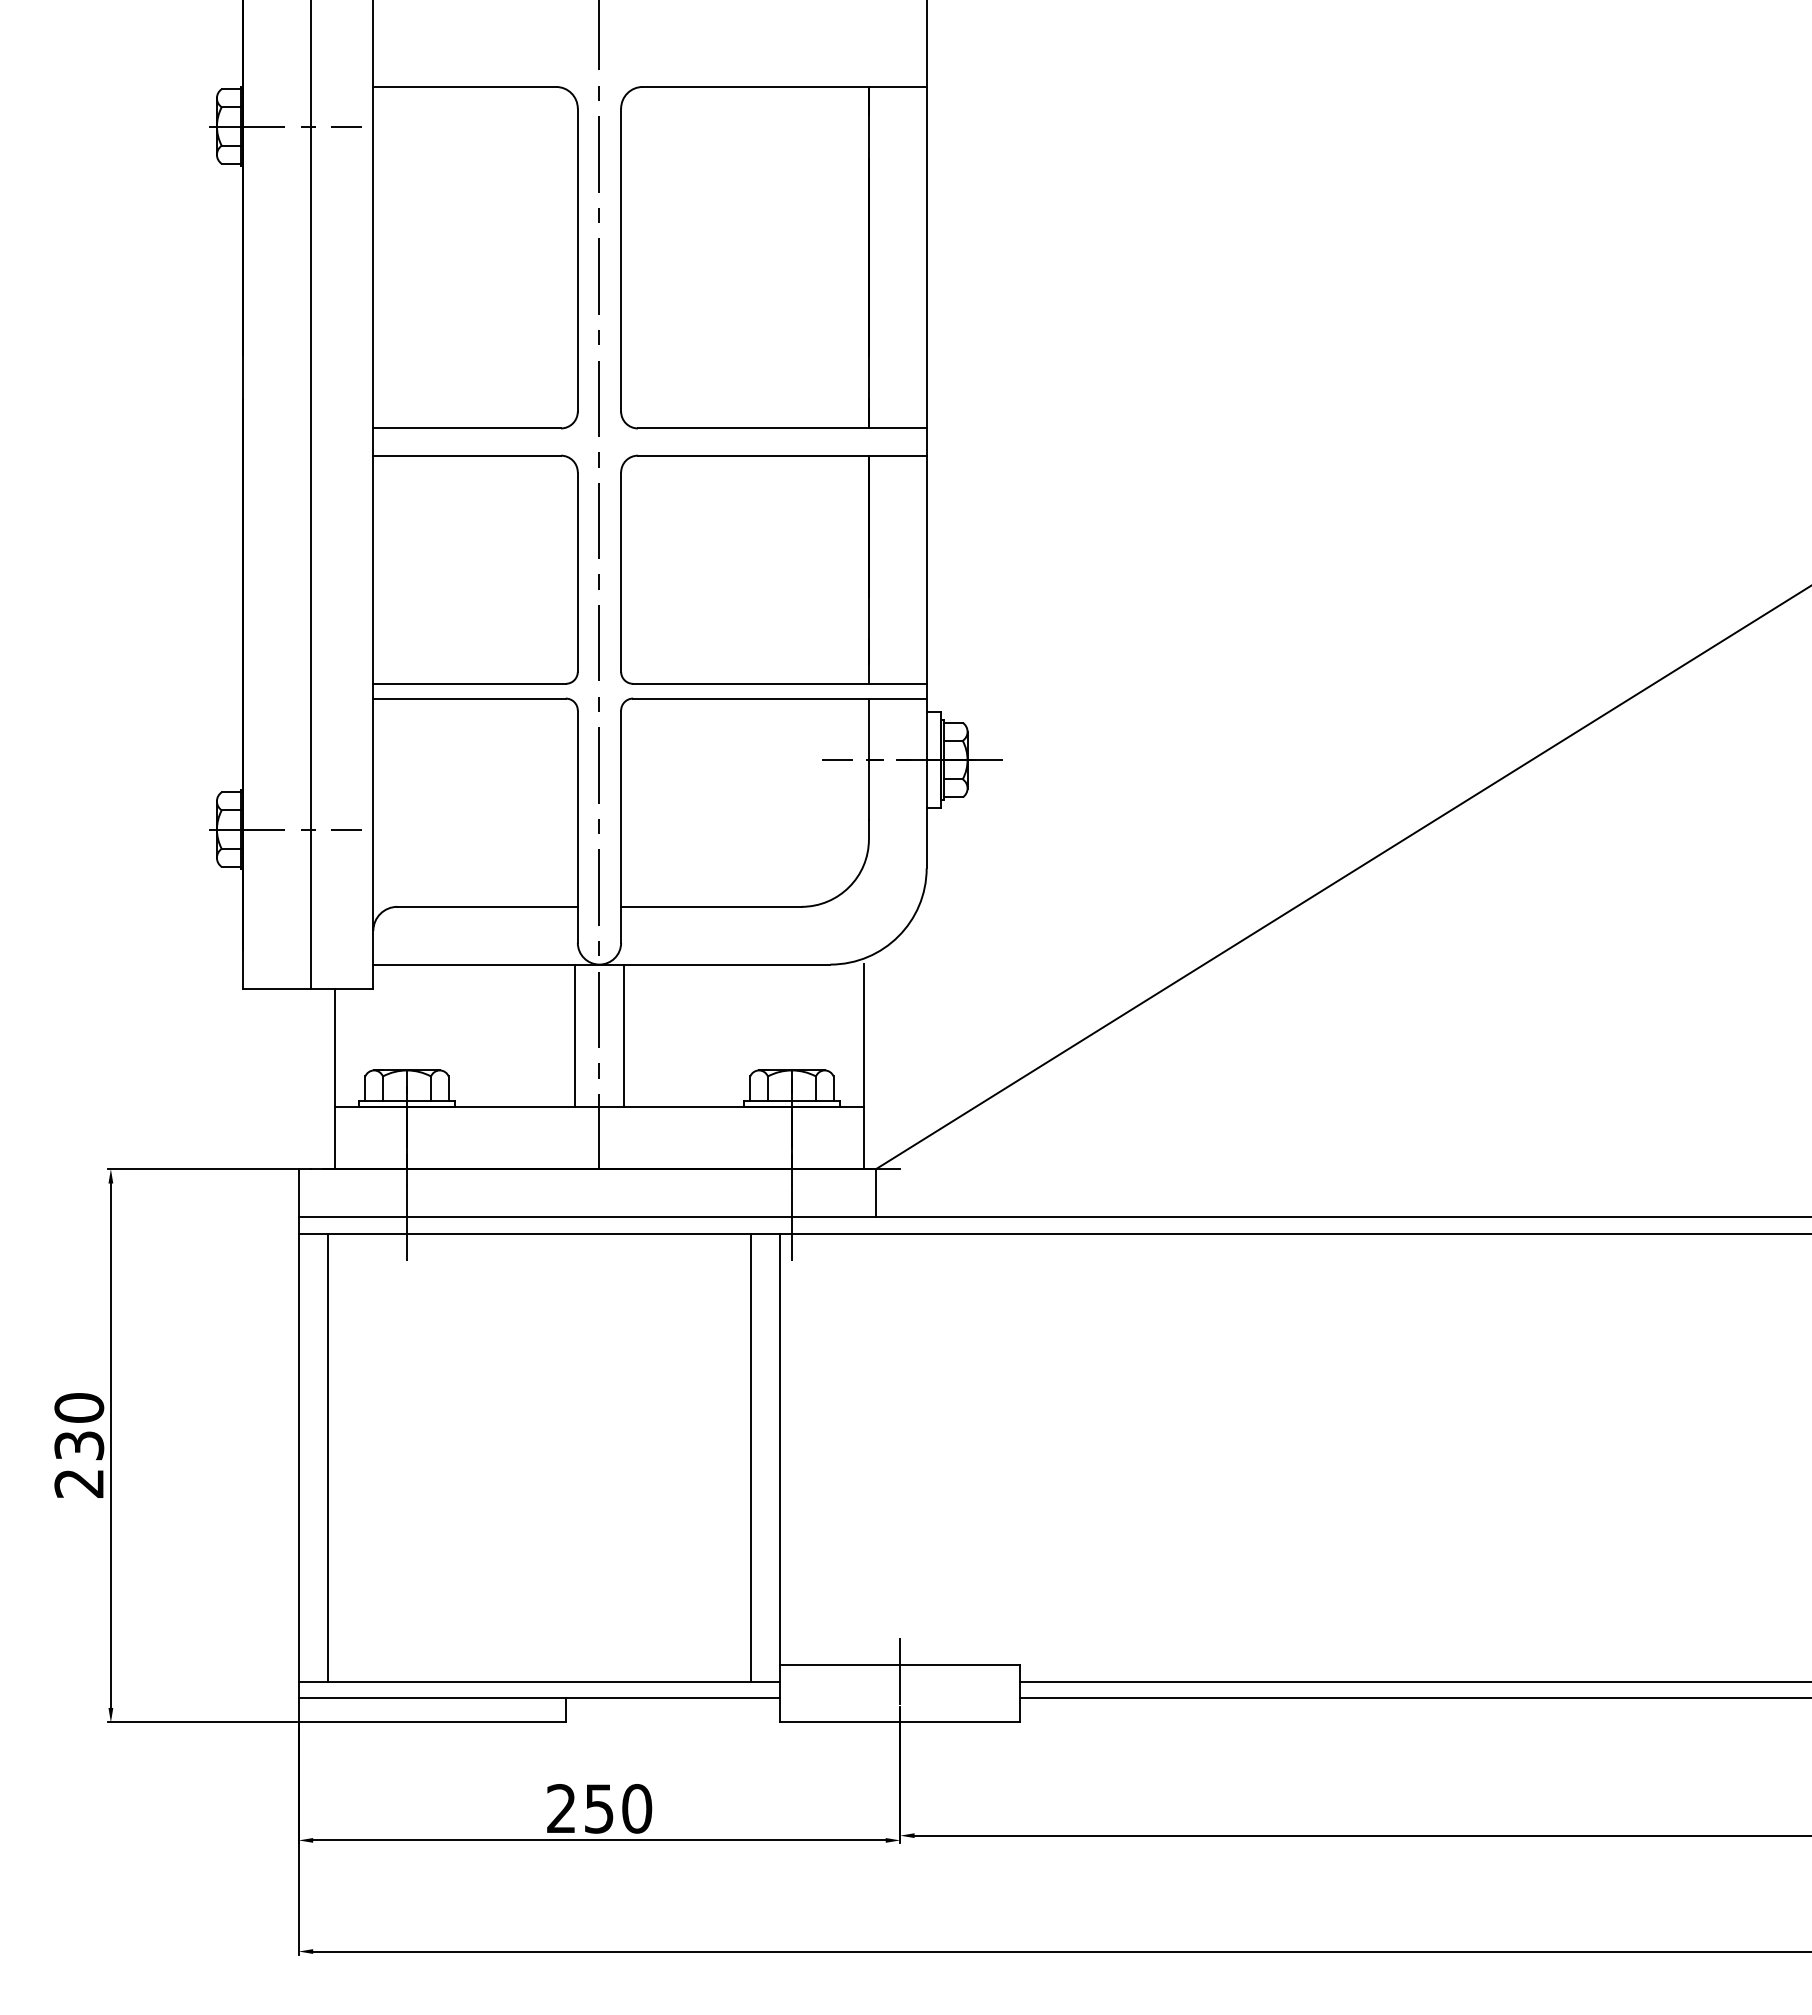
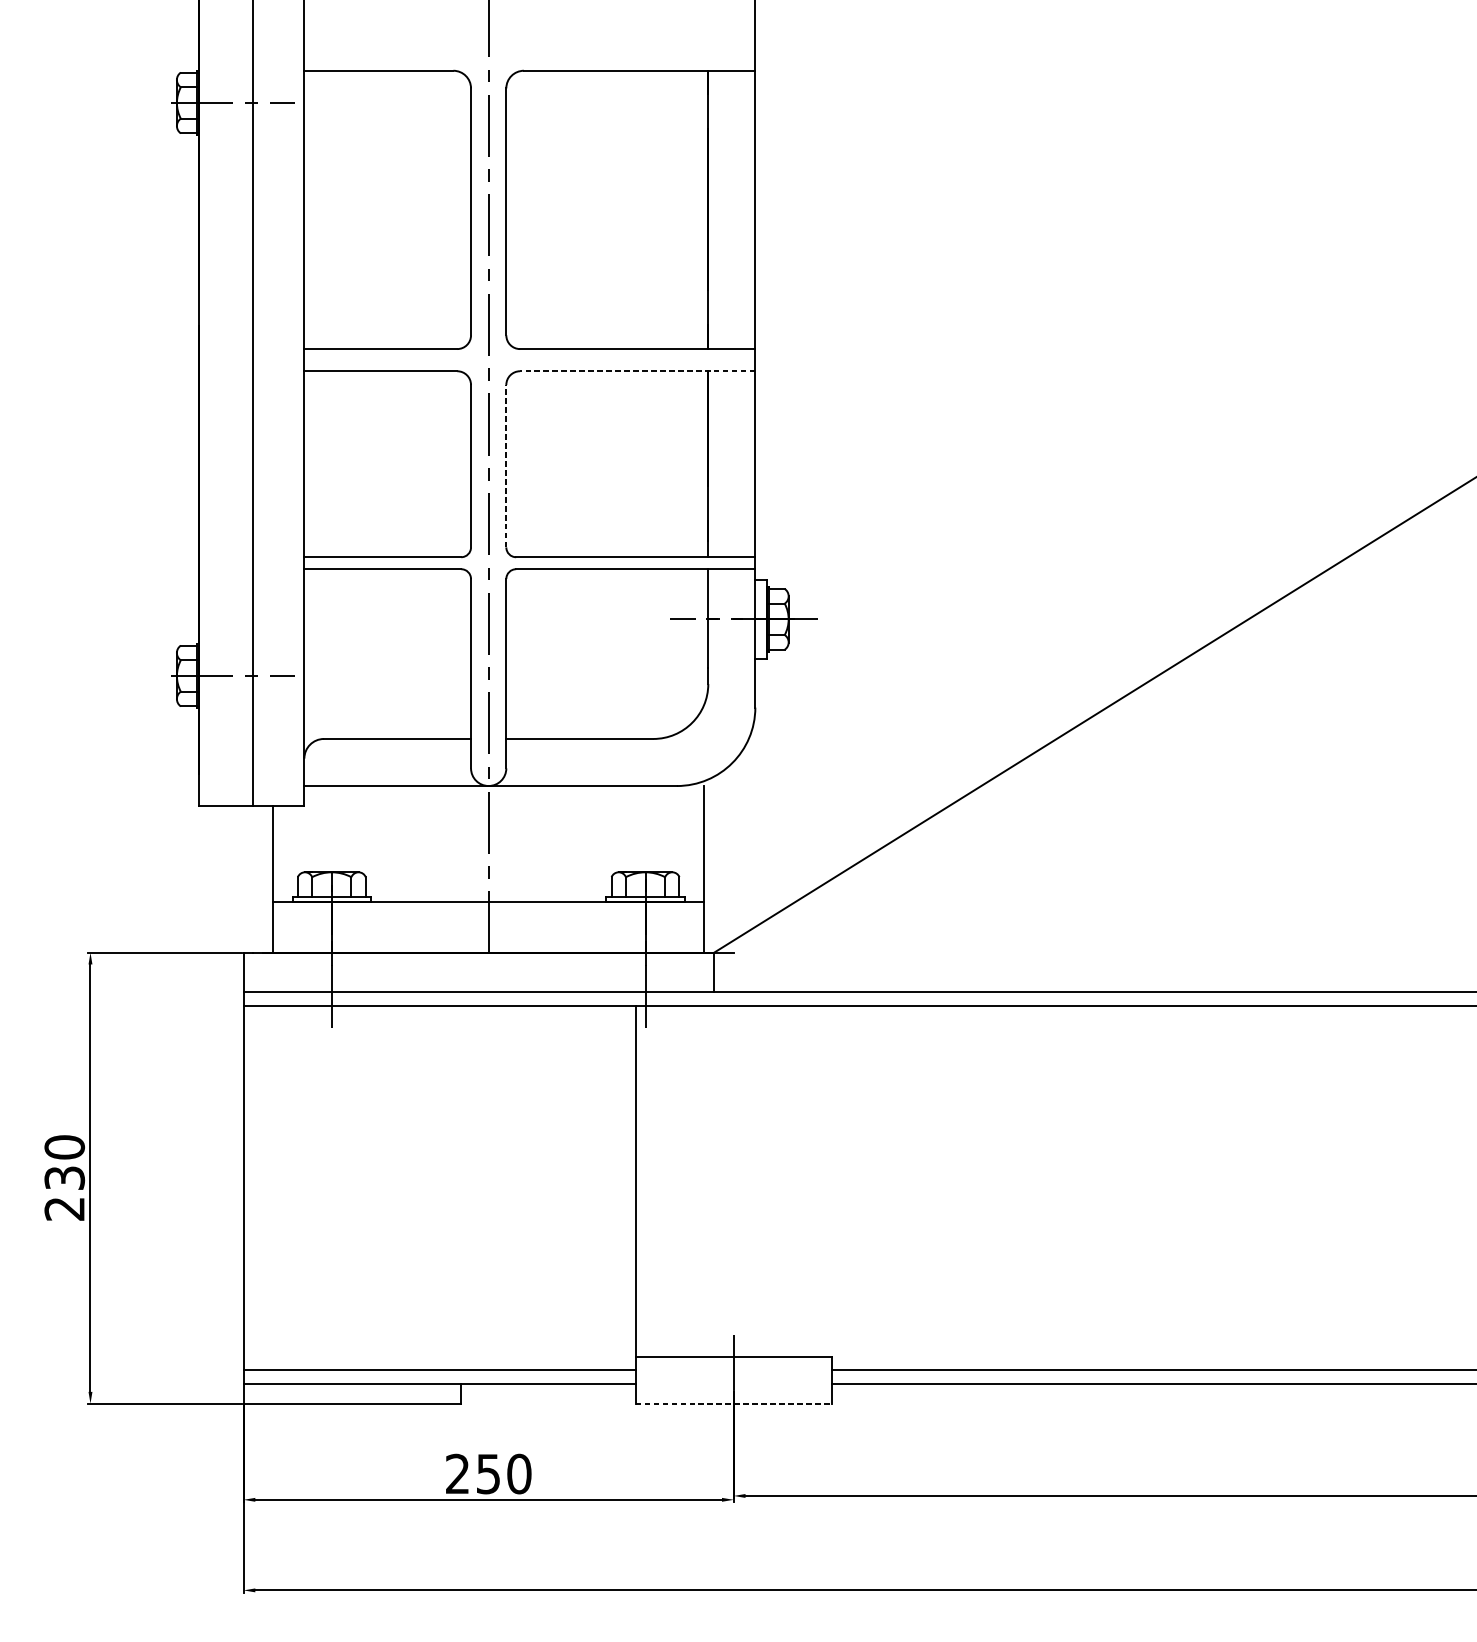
line: (781, 455) -> (637, 371), solid -> dashed
line: (621, 572) -> (506, 466), solid -> dashed
line: (575, 1035) -> (469, 843), removed
line: (623, 1035) -> (508, 843), removed
line: (327, 1457) -> (267, 1187), removed
line: (751, 1457) -> (612, 1187), removed
line: (900, 1722) -> (734, 1403), solid -> dashed

